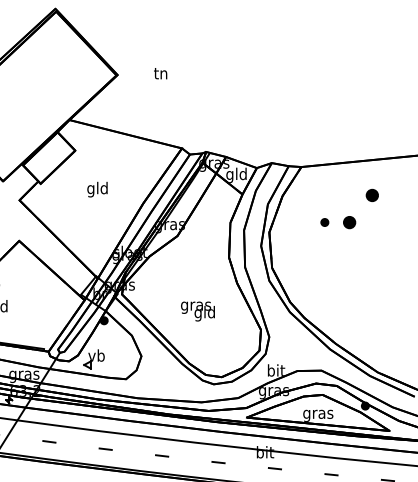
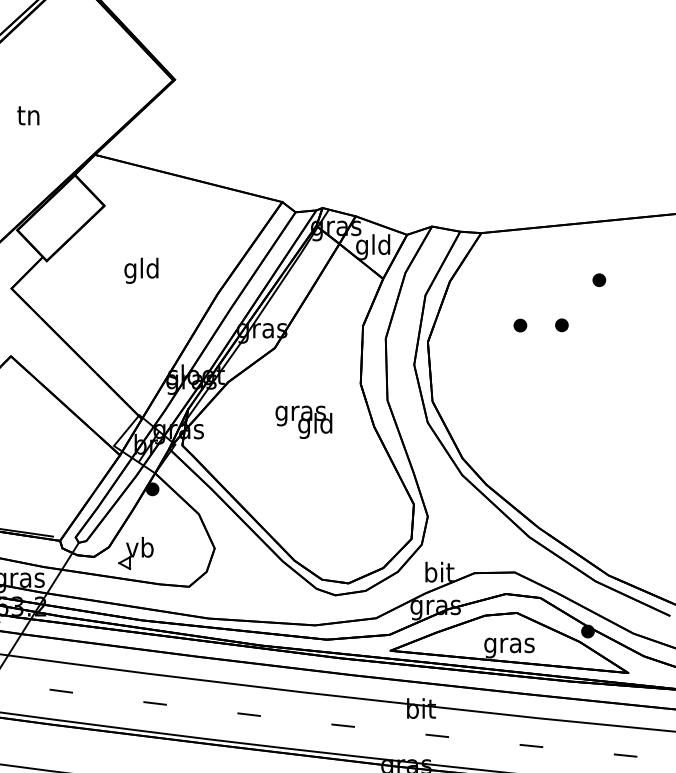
text: (160, 73) -> (28, 115), moved
part: (371, 194) -> (598, 278), size x0.62
part: (349, 221) -> (561, 323), size x0.62
text: (197, 311) -> (303, 422), moved

